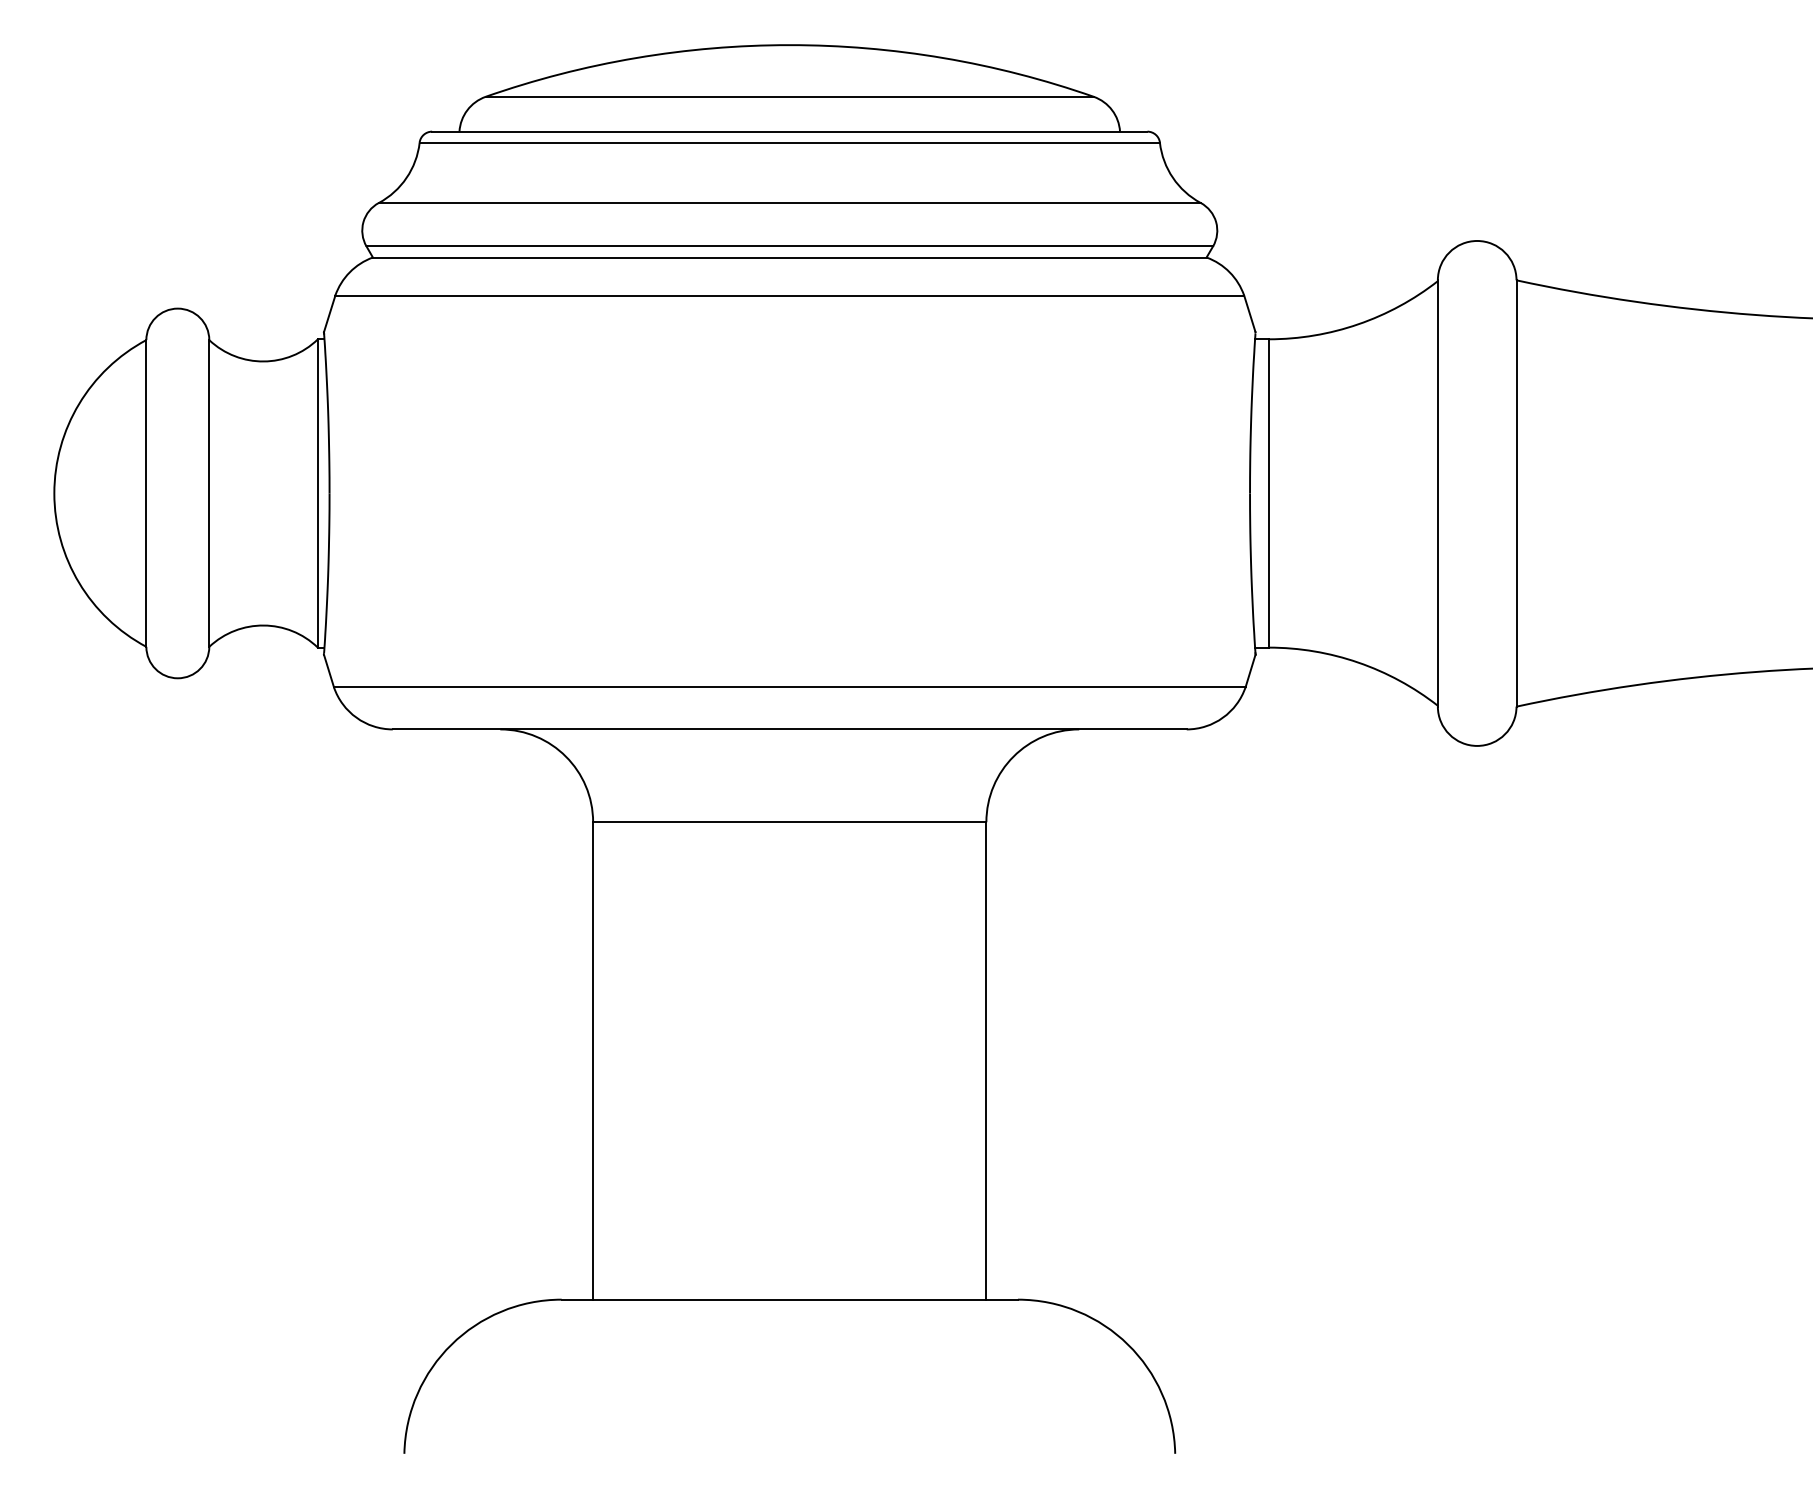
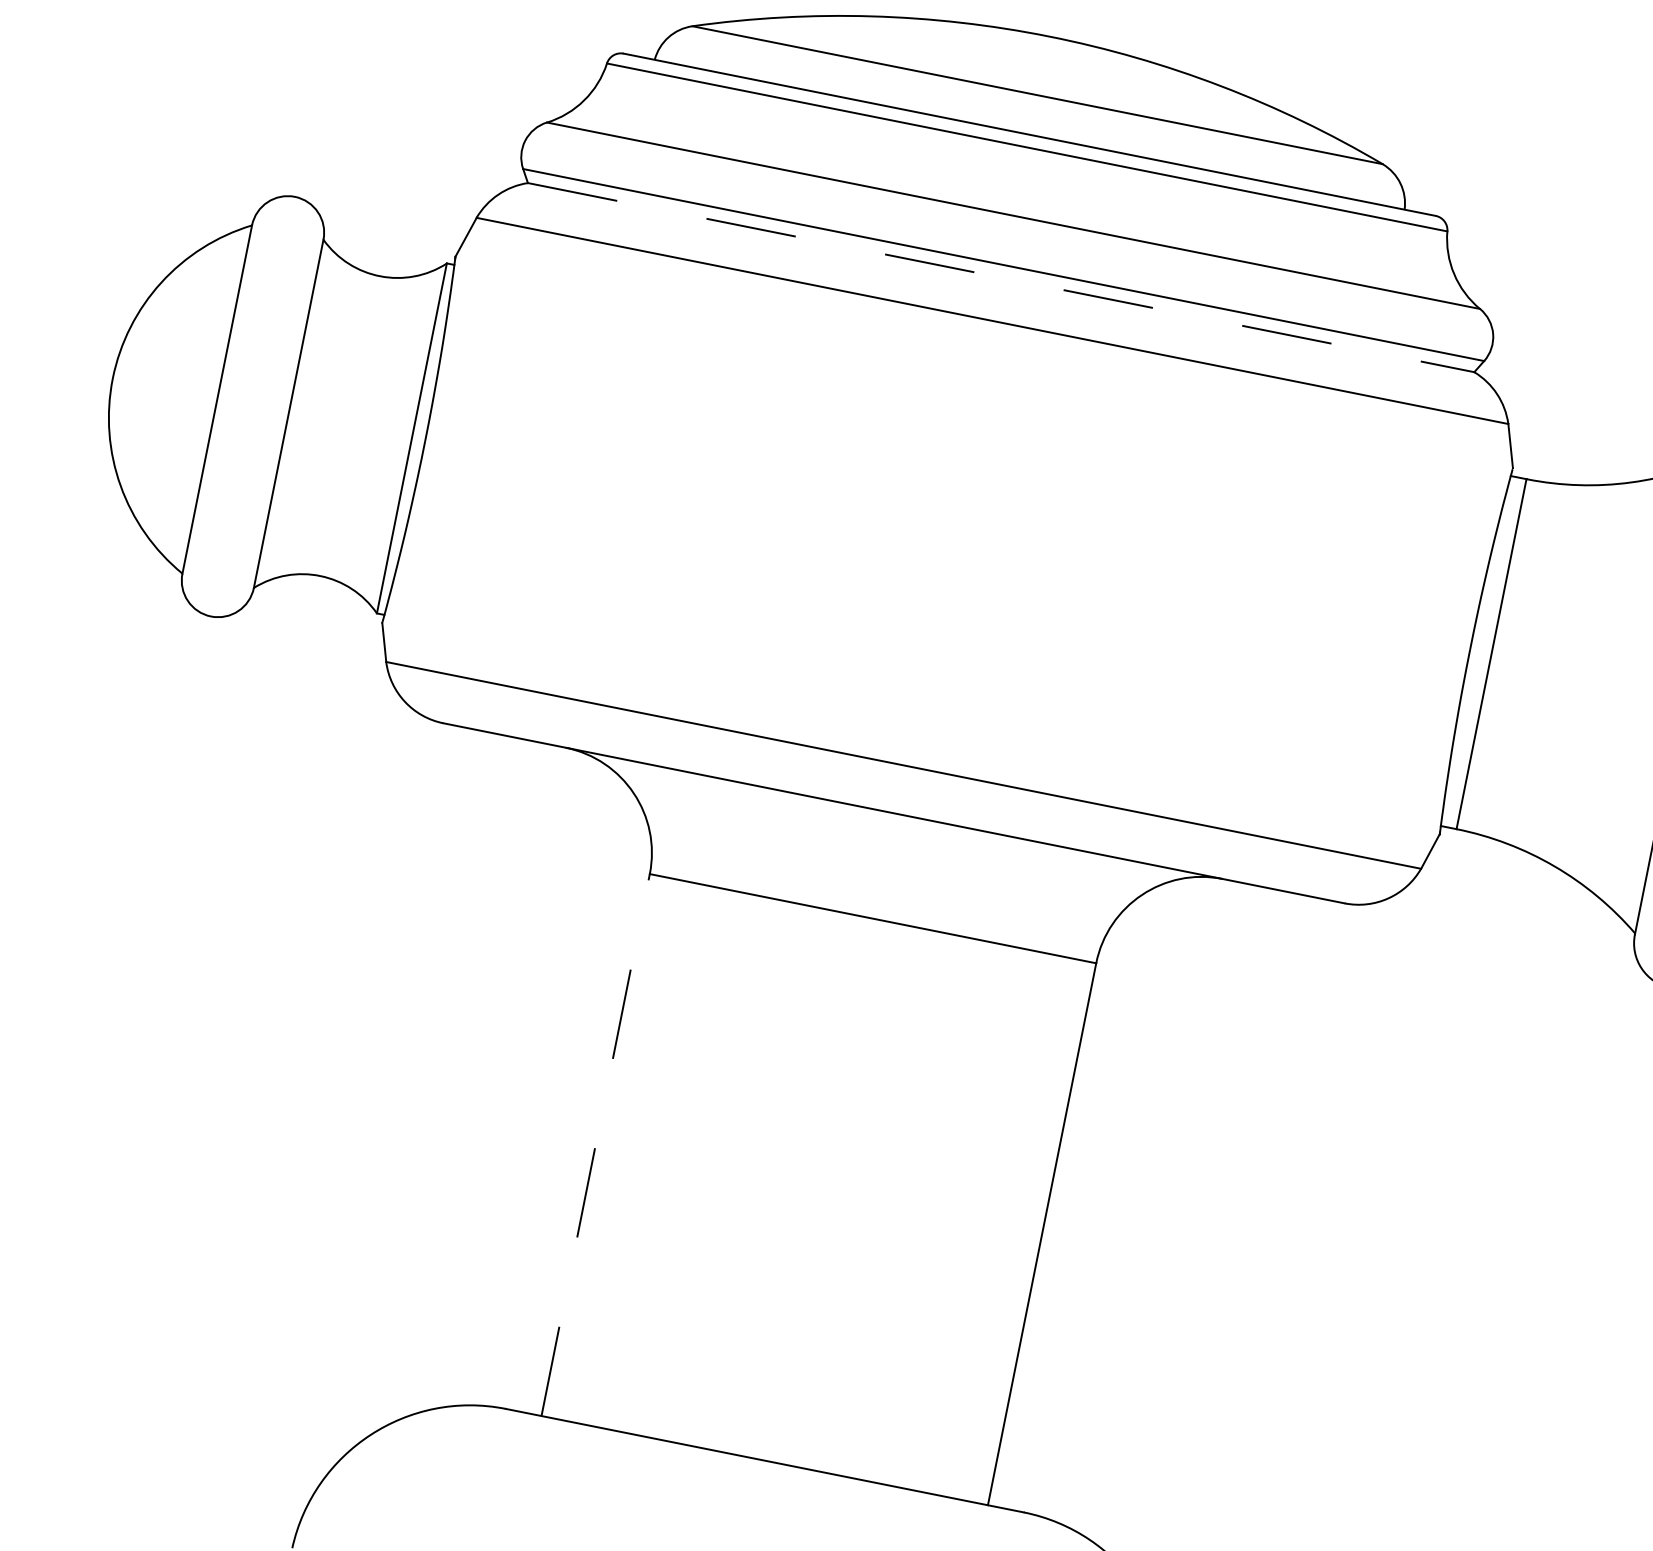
line: (789, 257) -> (1000, 277), solid -> dashed
line: (593, 1060) -> (596, 1144), solid -> dashed

